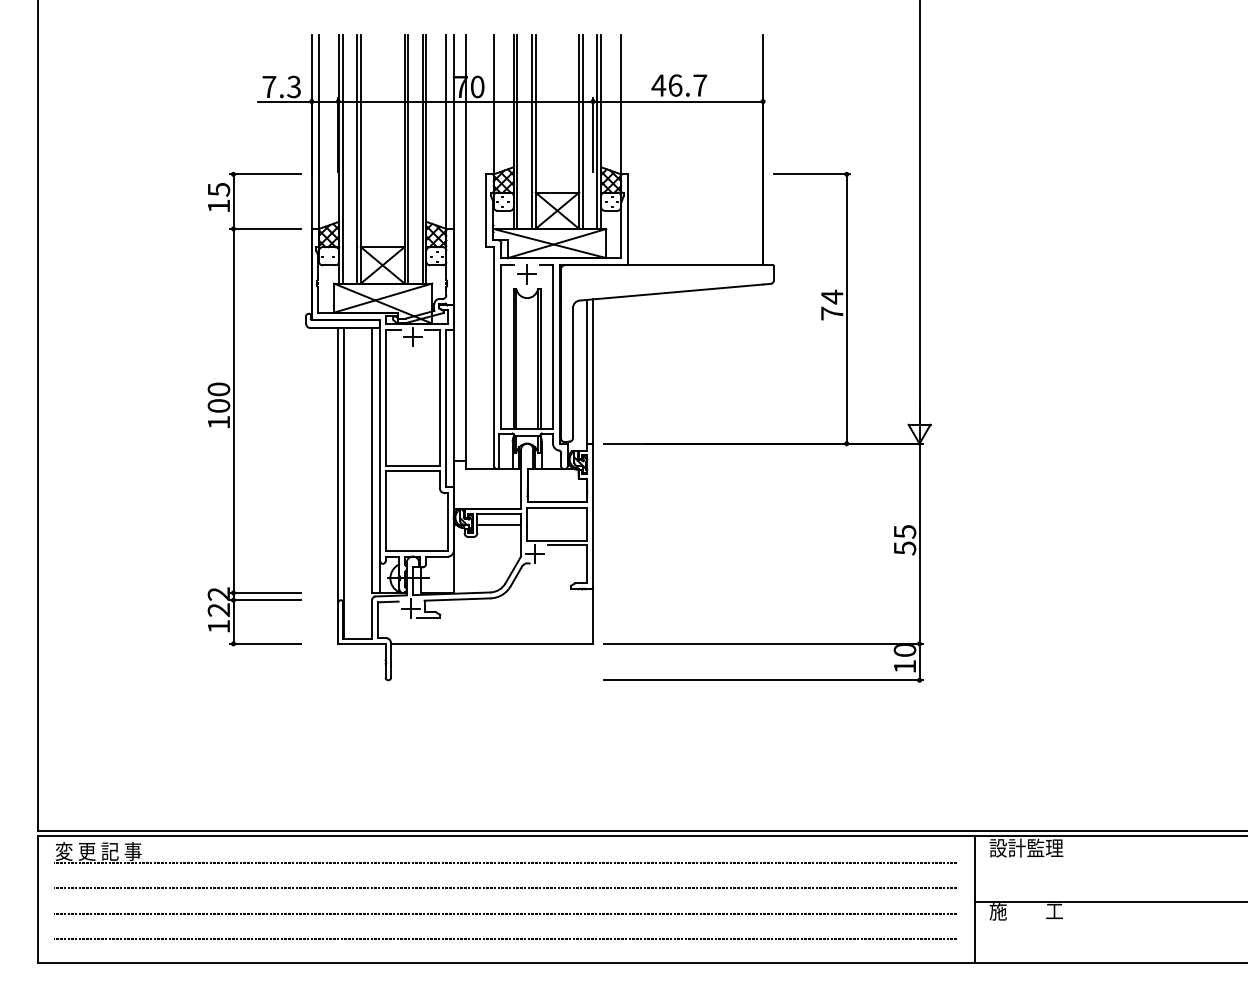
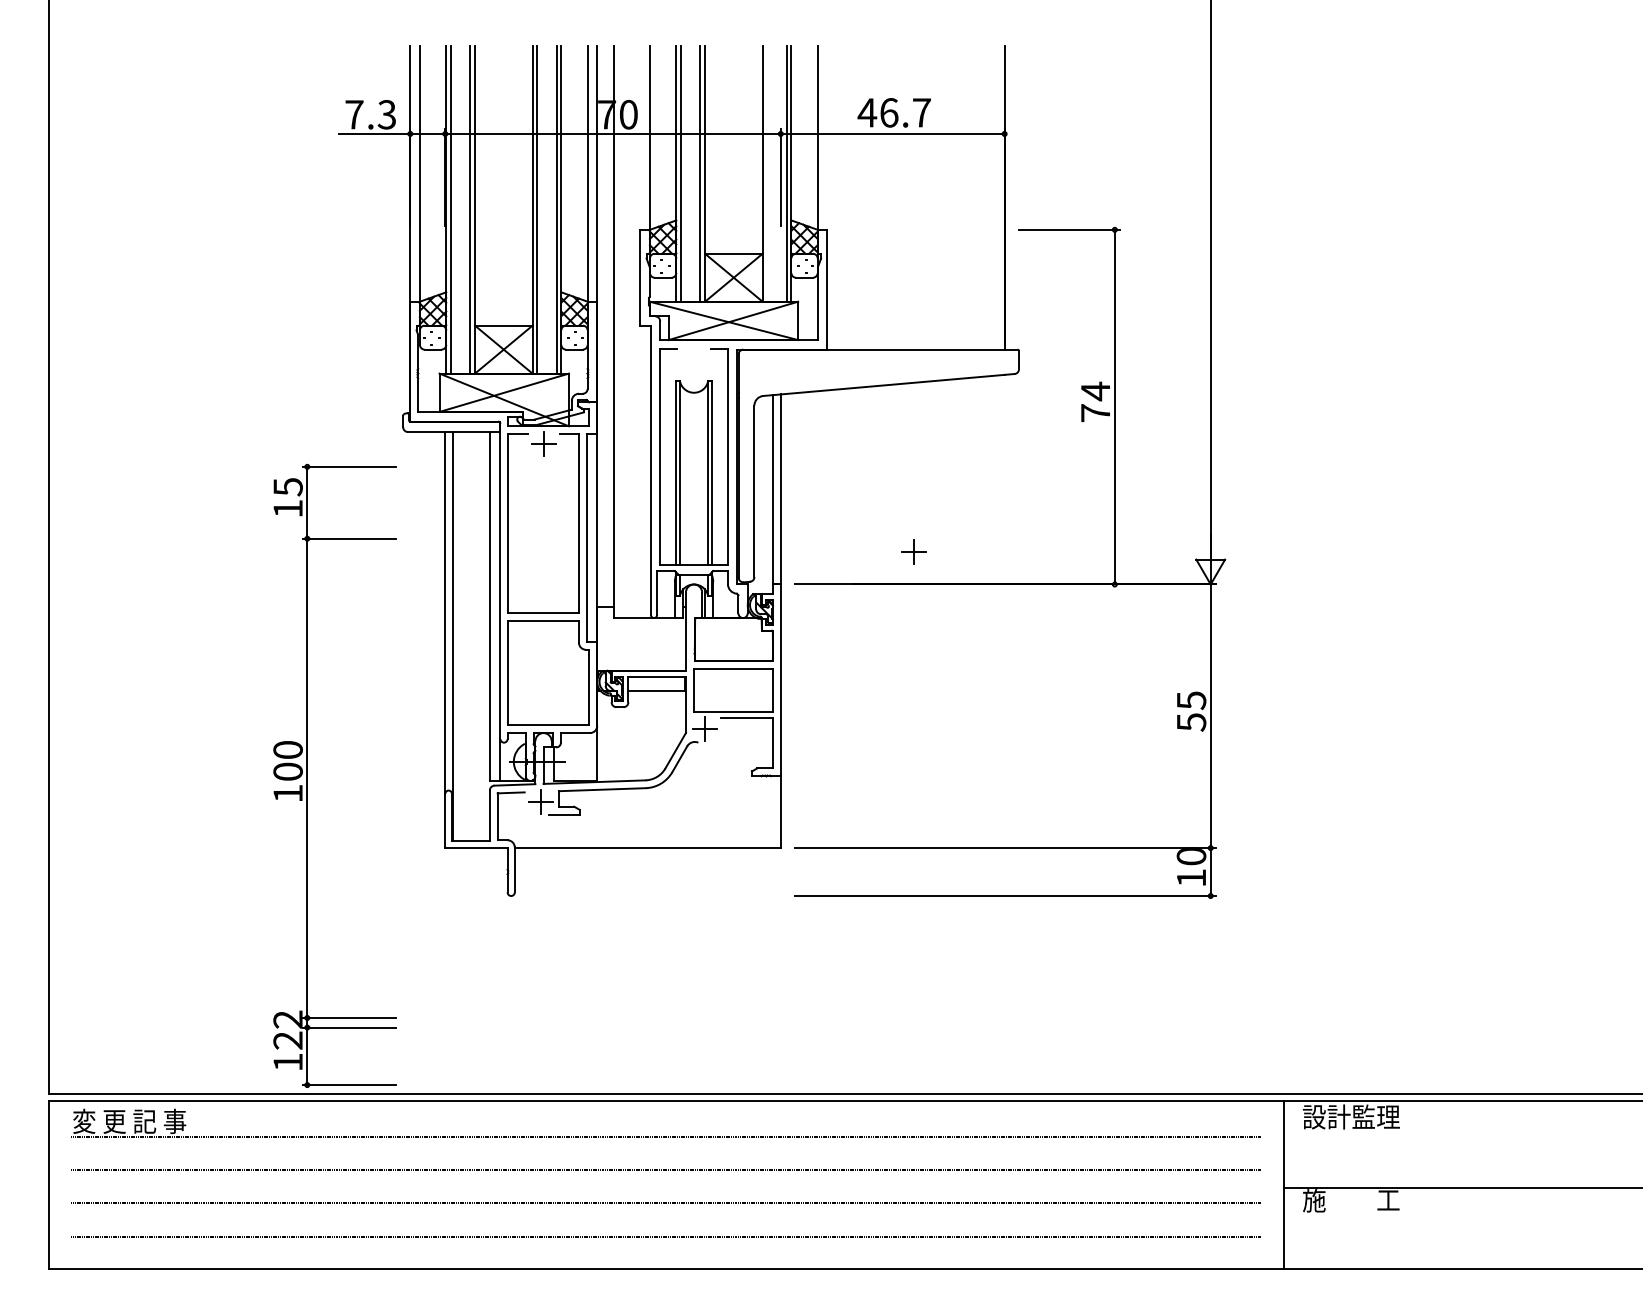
line: (582, 131) -> (767, 173), removed
part: (526, 274) -> (913, 551), moved
part: (233, 408) -> (307, 775), moved

